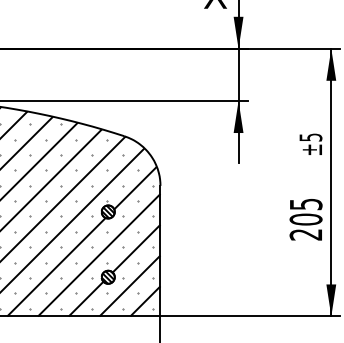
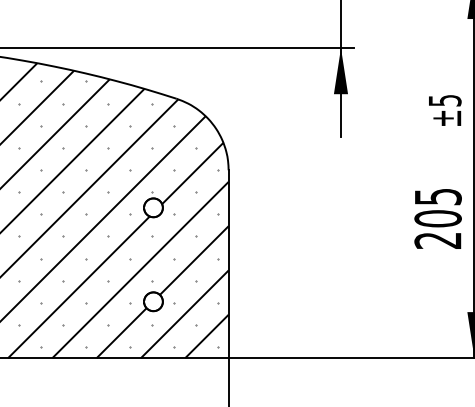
hatch: (107, 211) -> (152, 207), removed
hatch: (107, 277) -> (152, 302), removed

